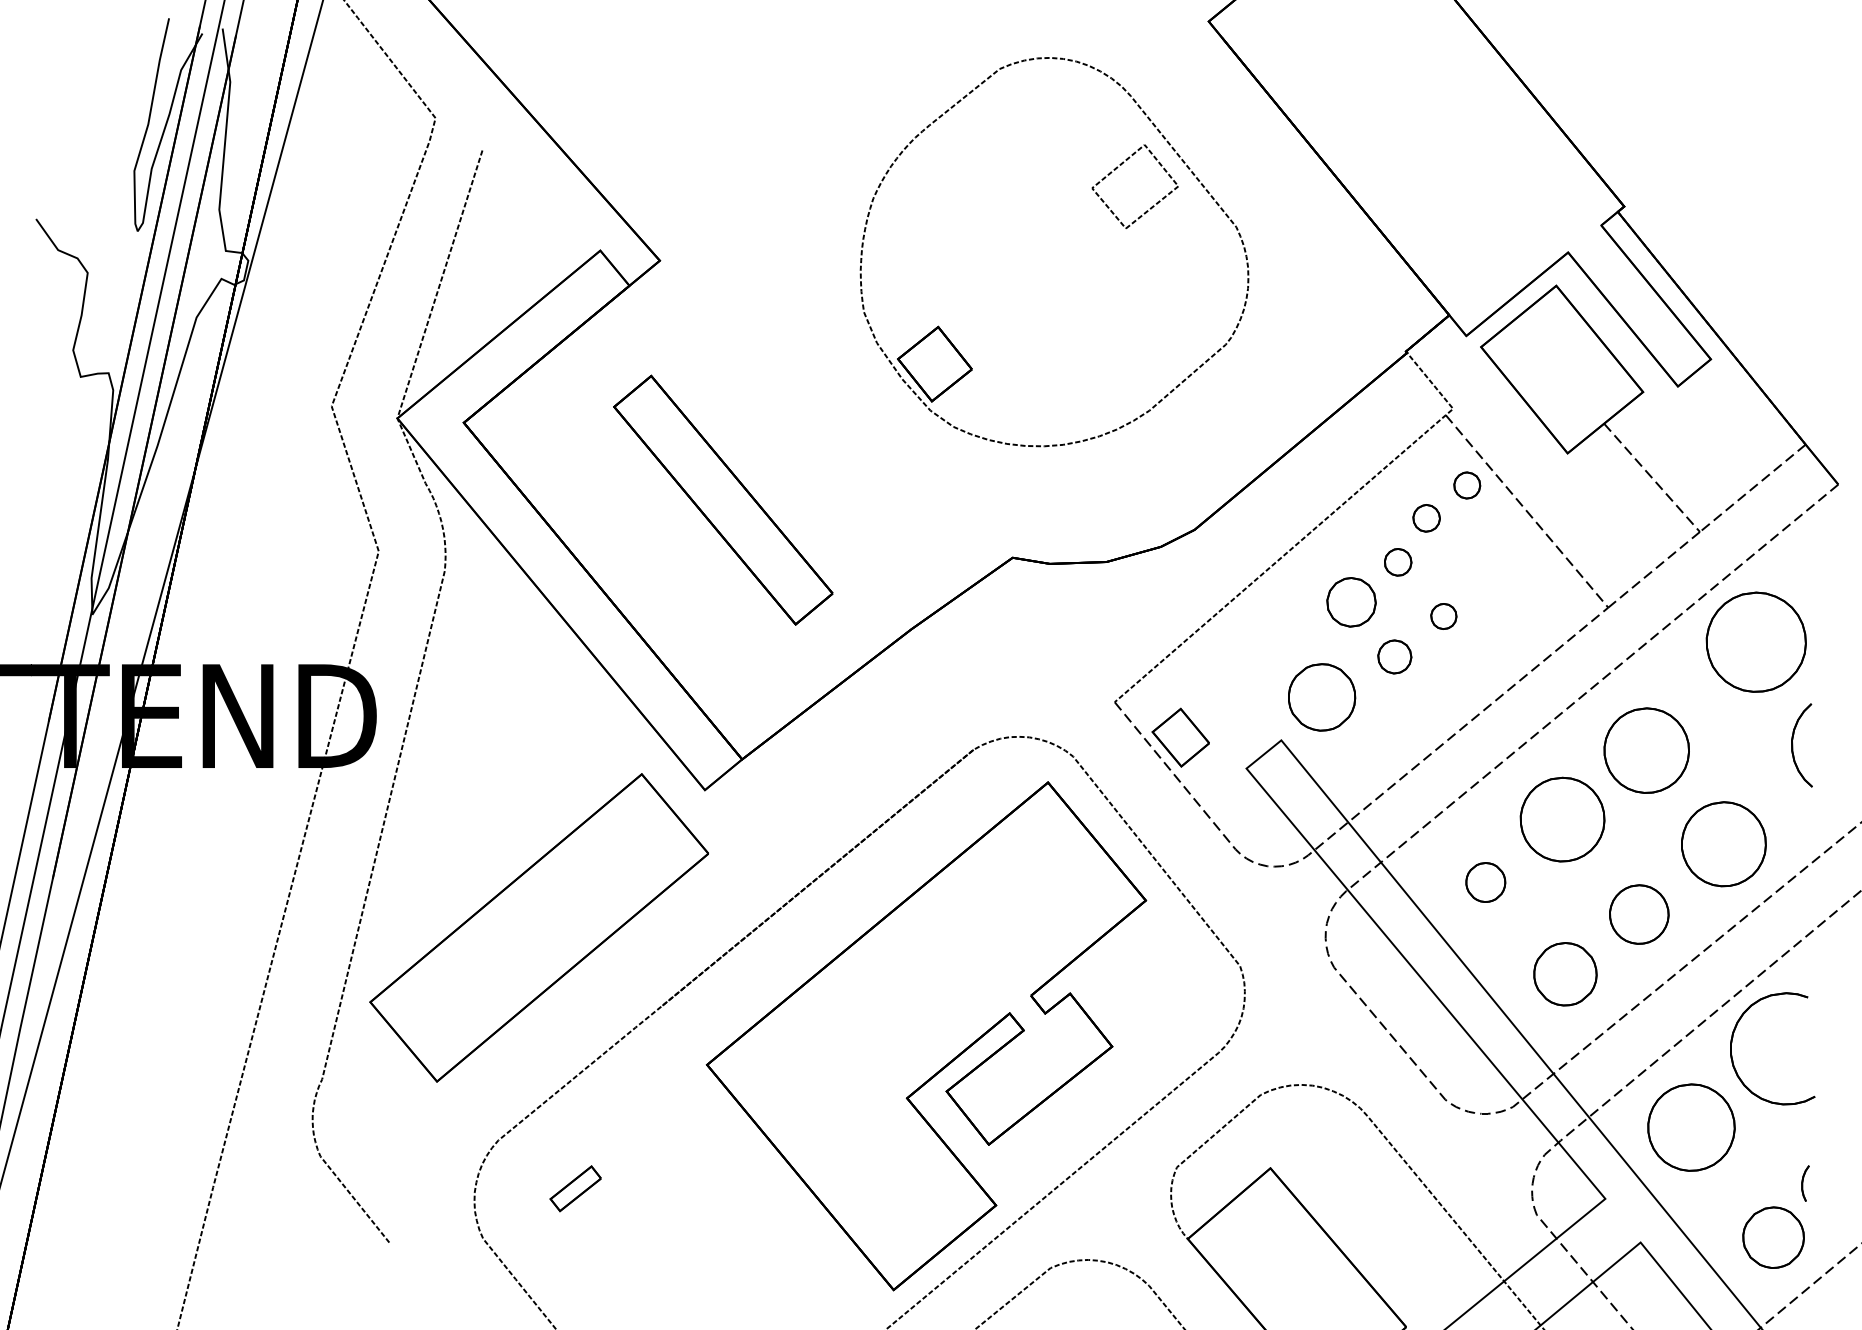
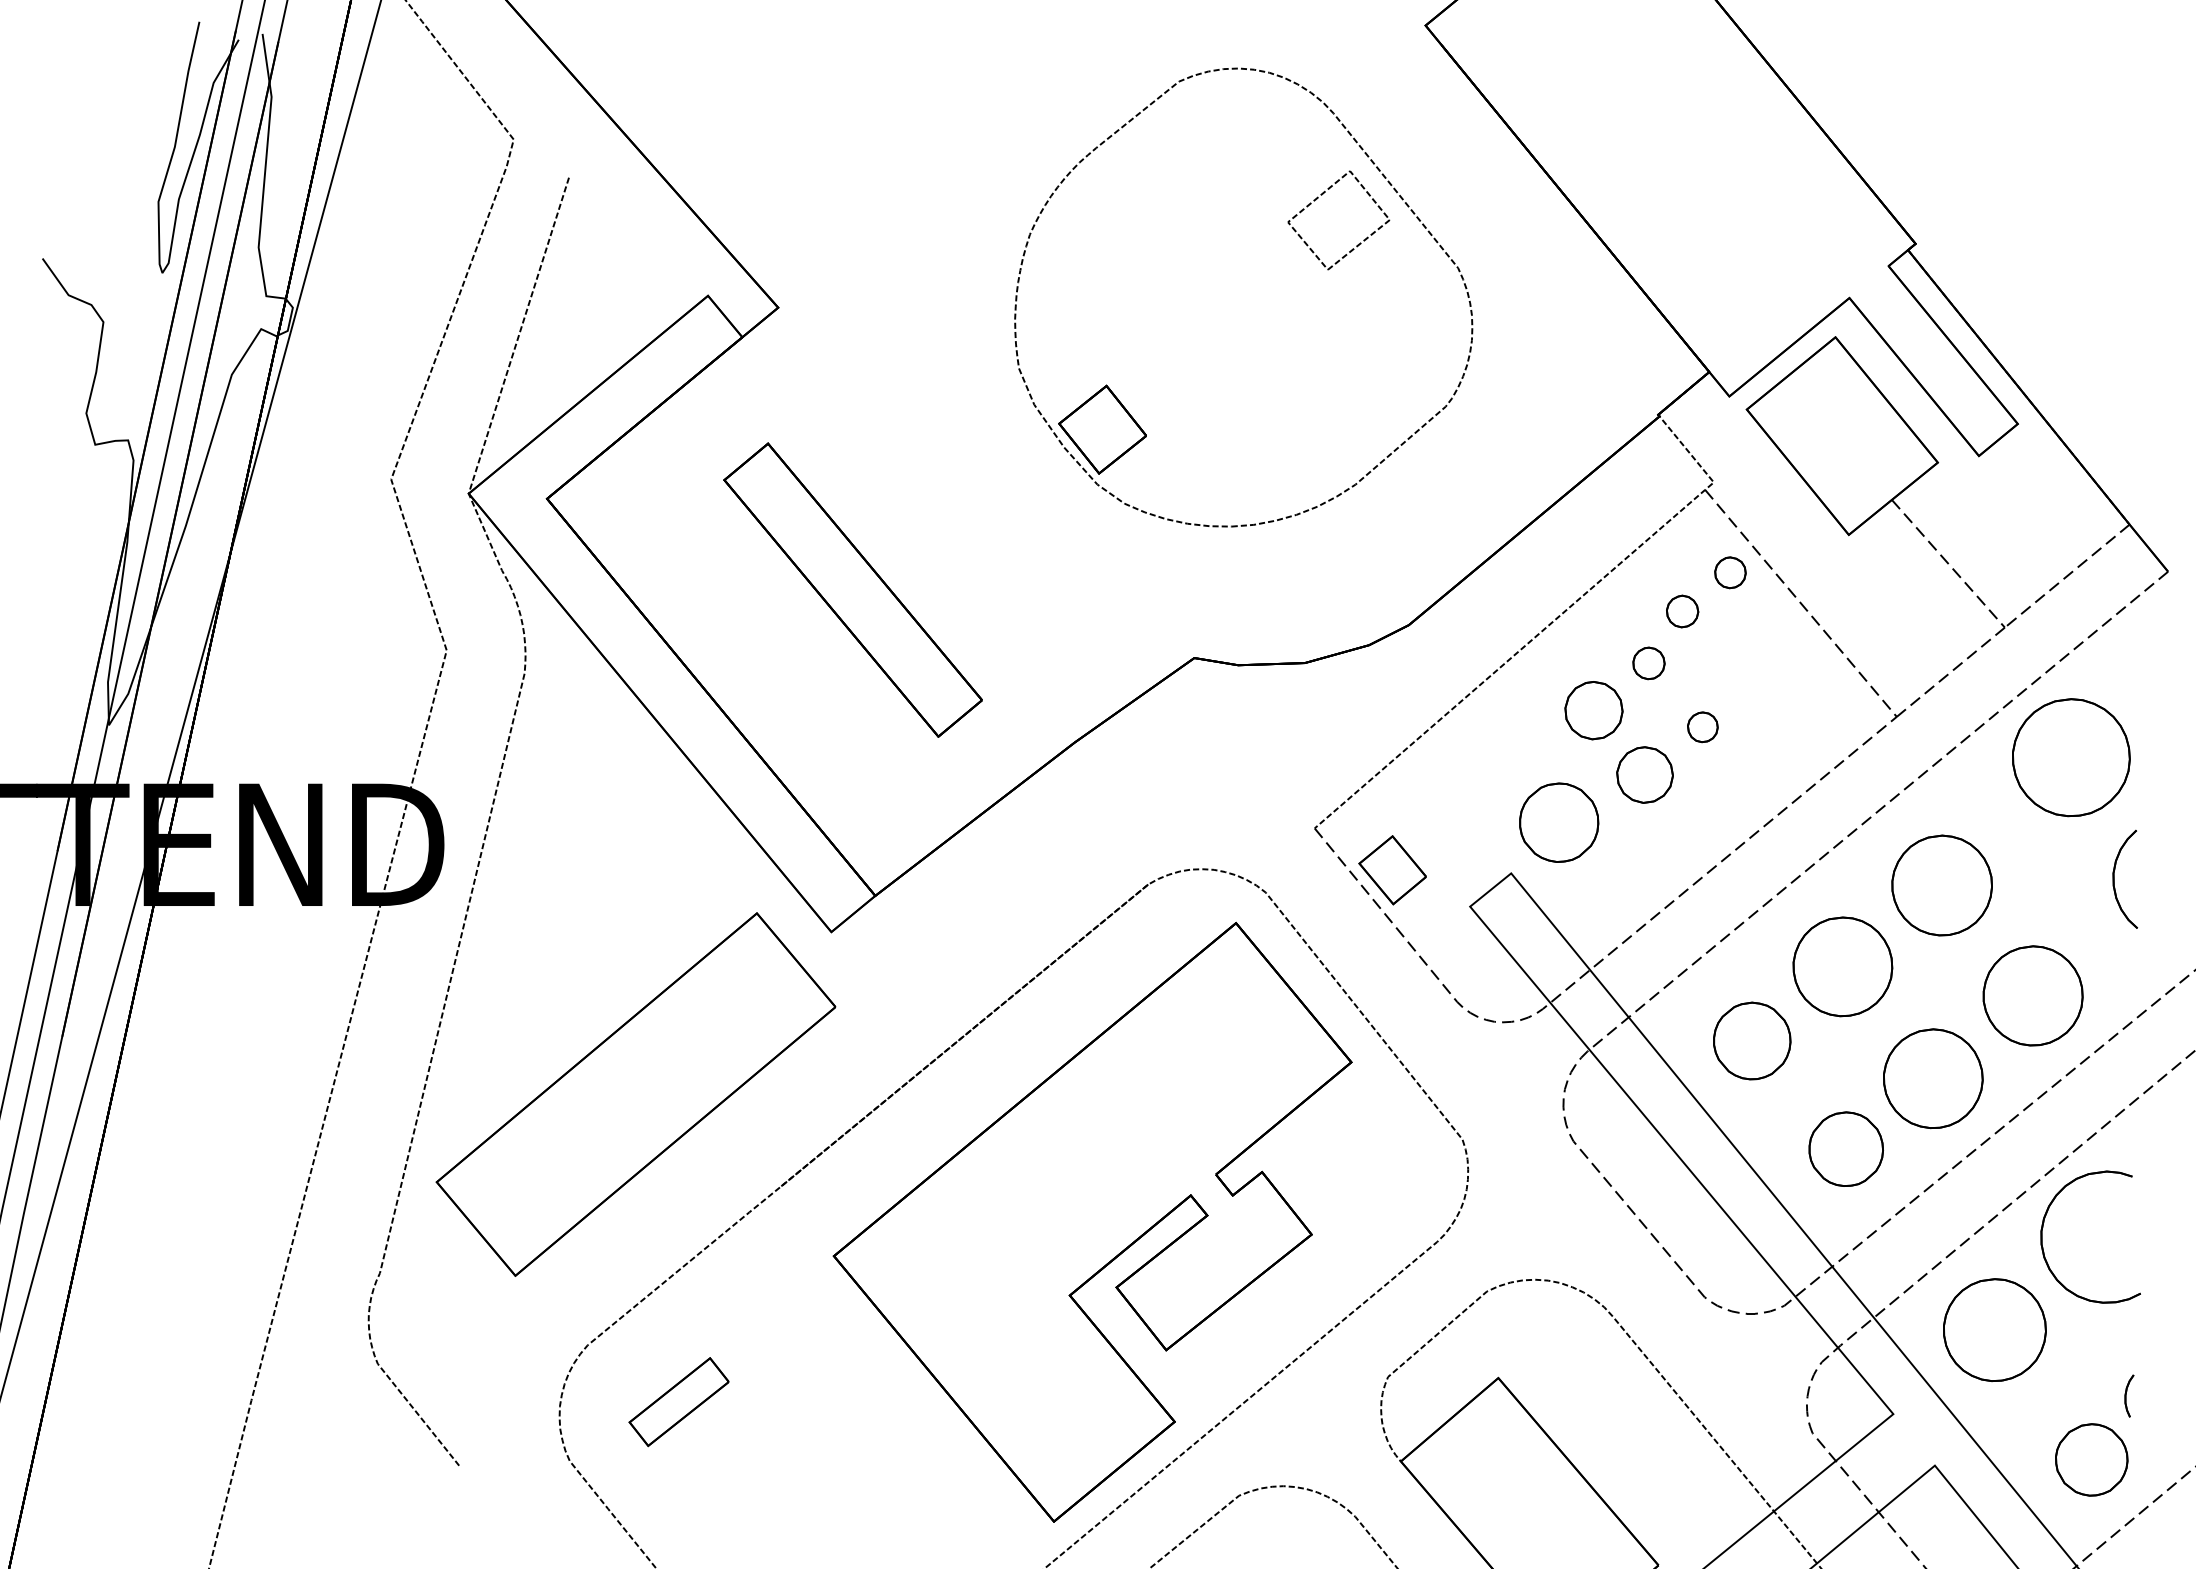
part: (1394, 656) -> (1644, 774), size x1.43
part: (1485, 882) -> (1752, 1040), size x1.67
part: (1639, 914) -> (1933, 1078), size x1.43
part: (575, 1189) -> (678, 1402), size x1.67

